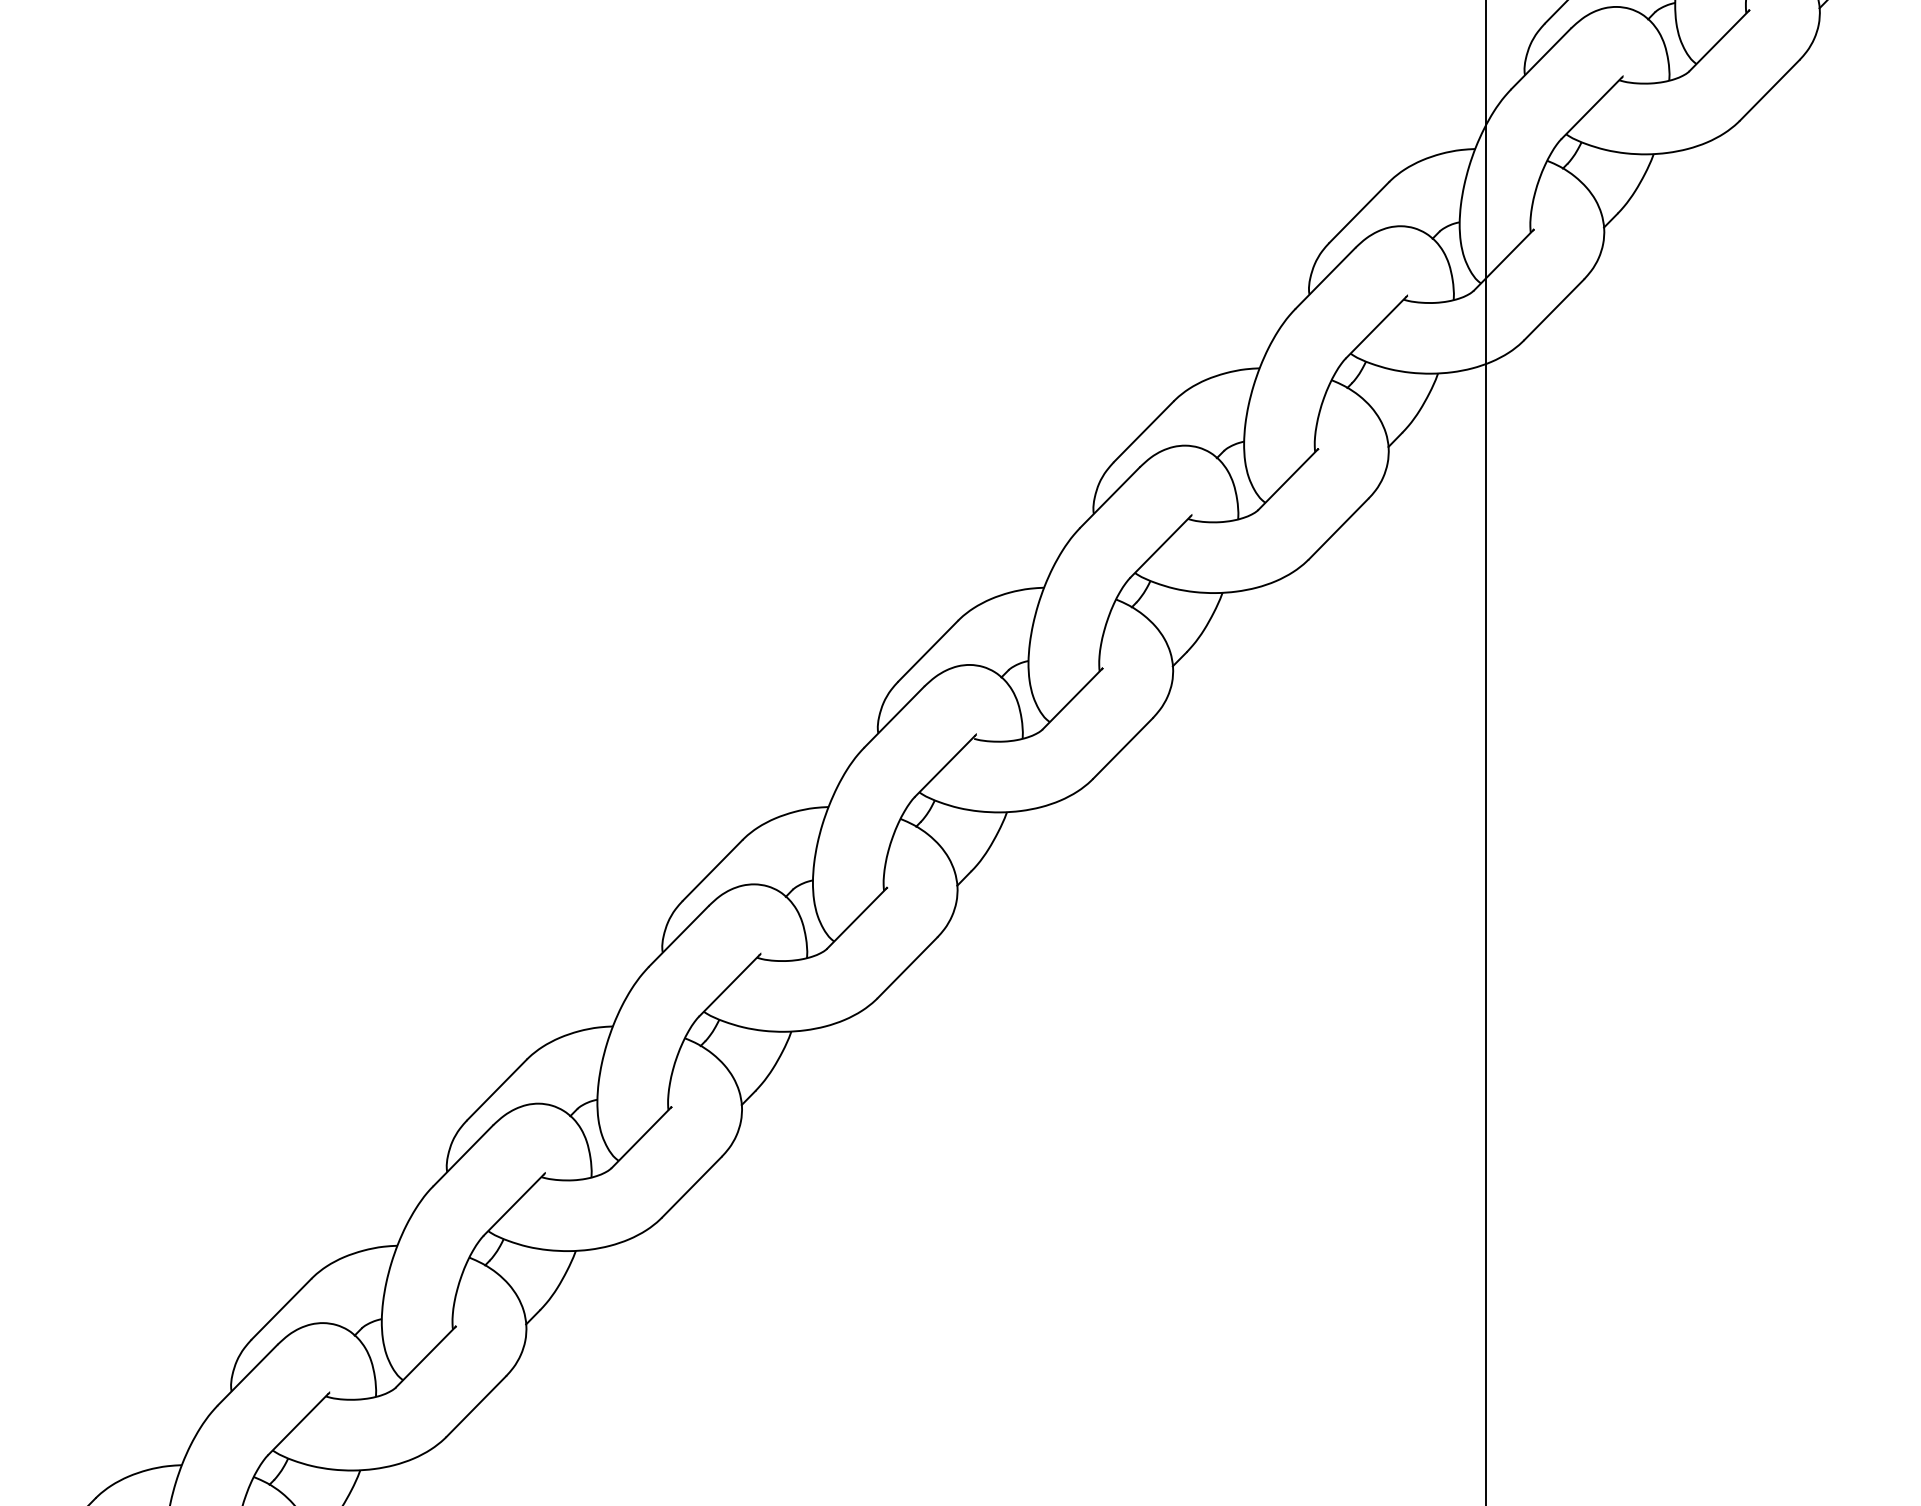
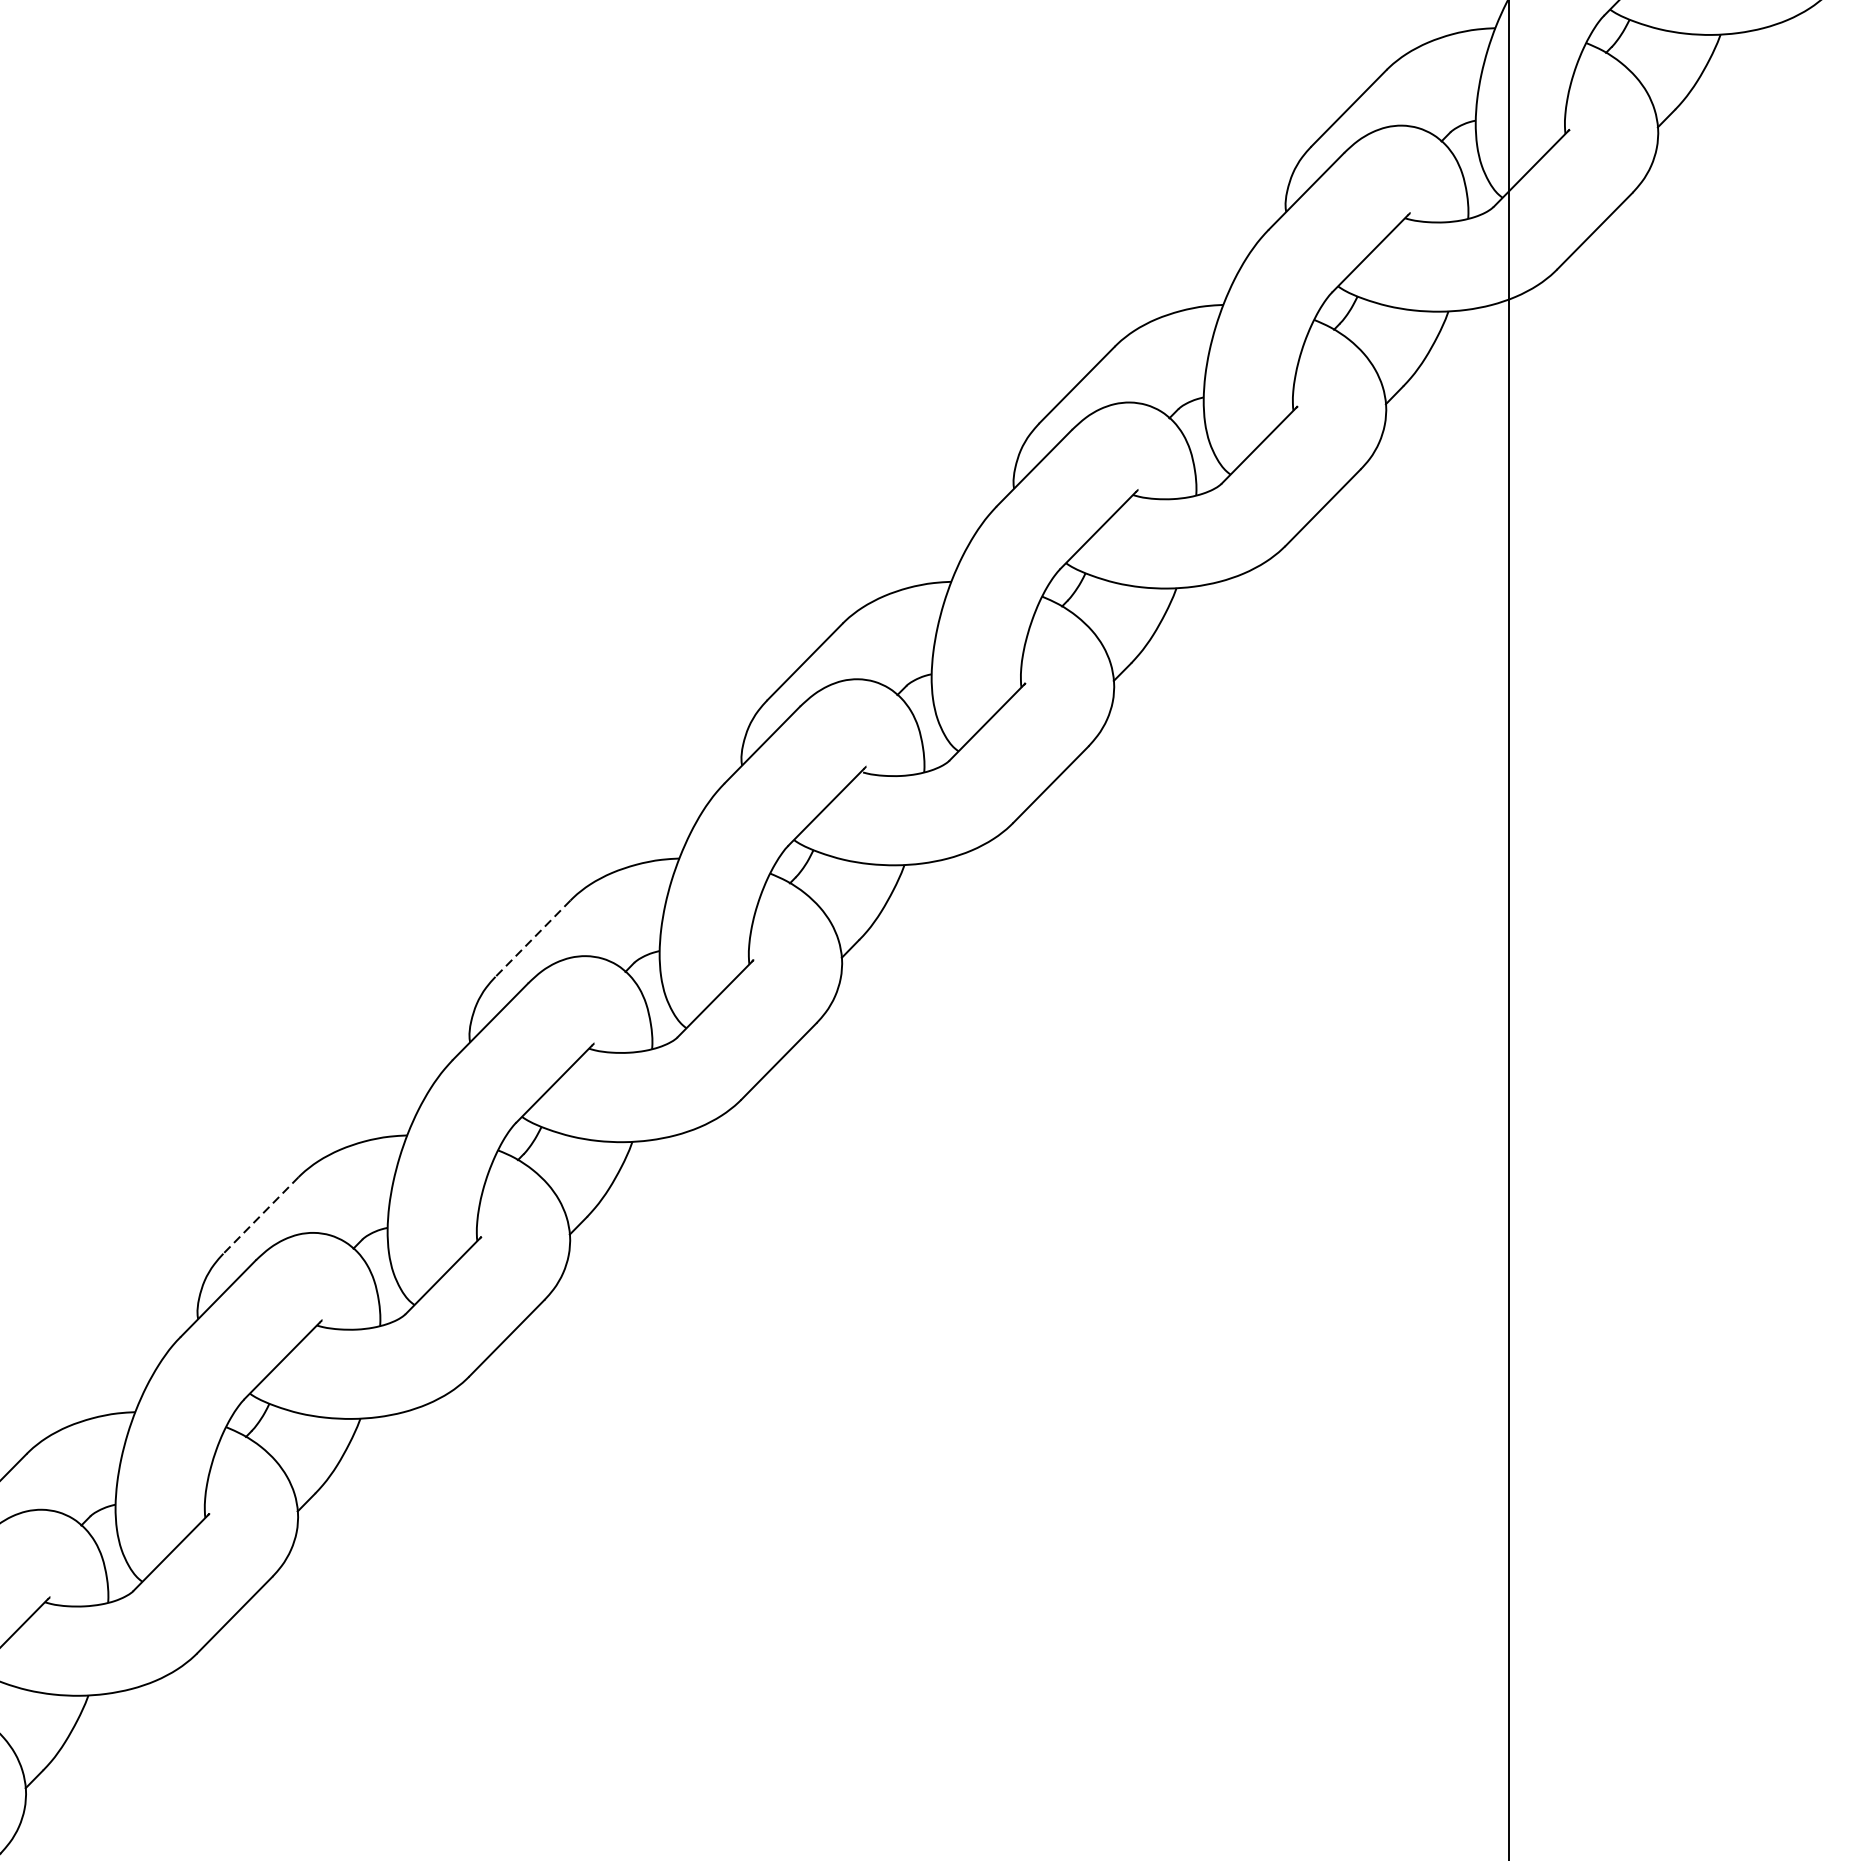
line: (712, 870) -> (532, 938), solid -> dashed
line: (497, 1089) -> (261, 1214), solid -> dashed

